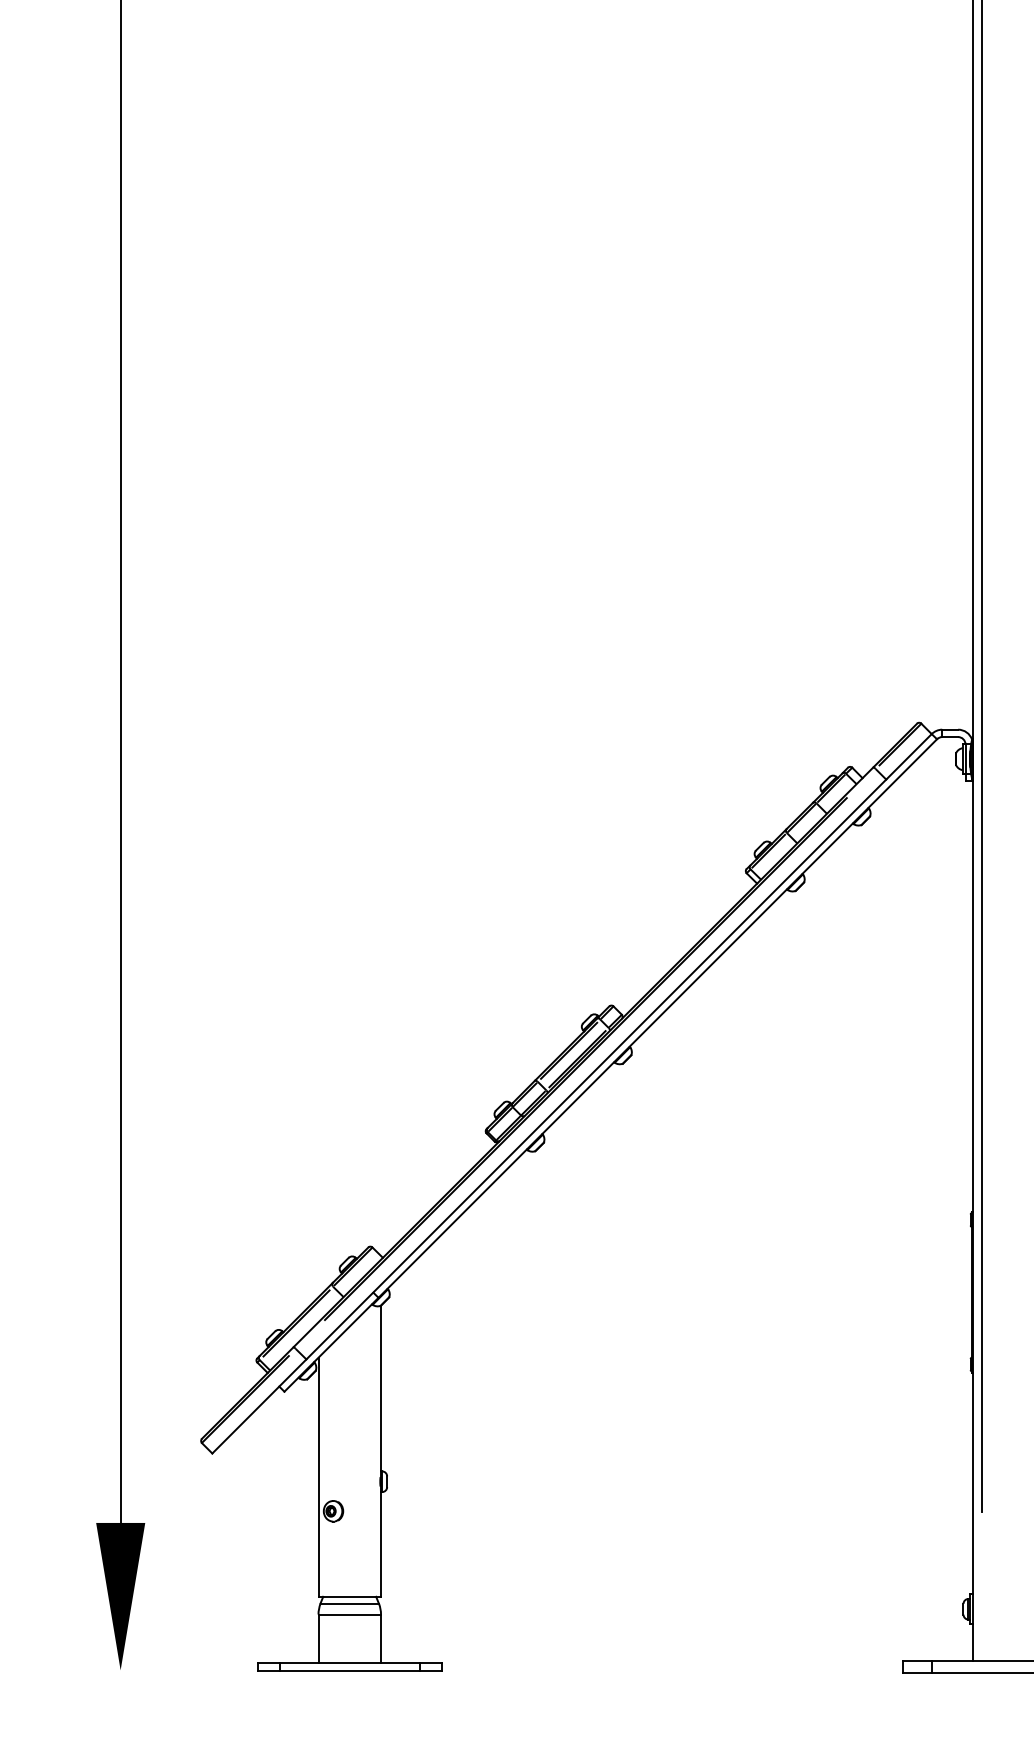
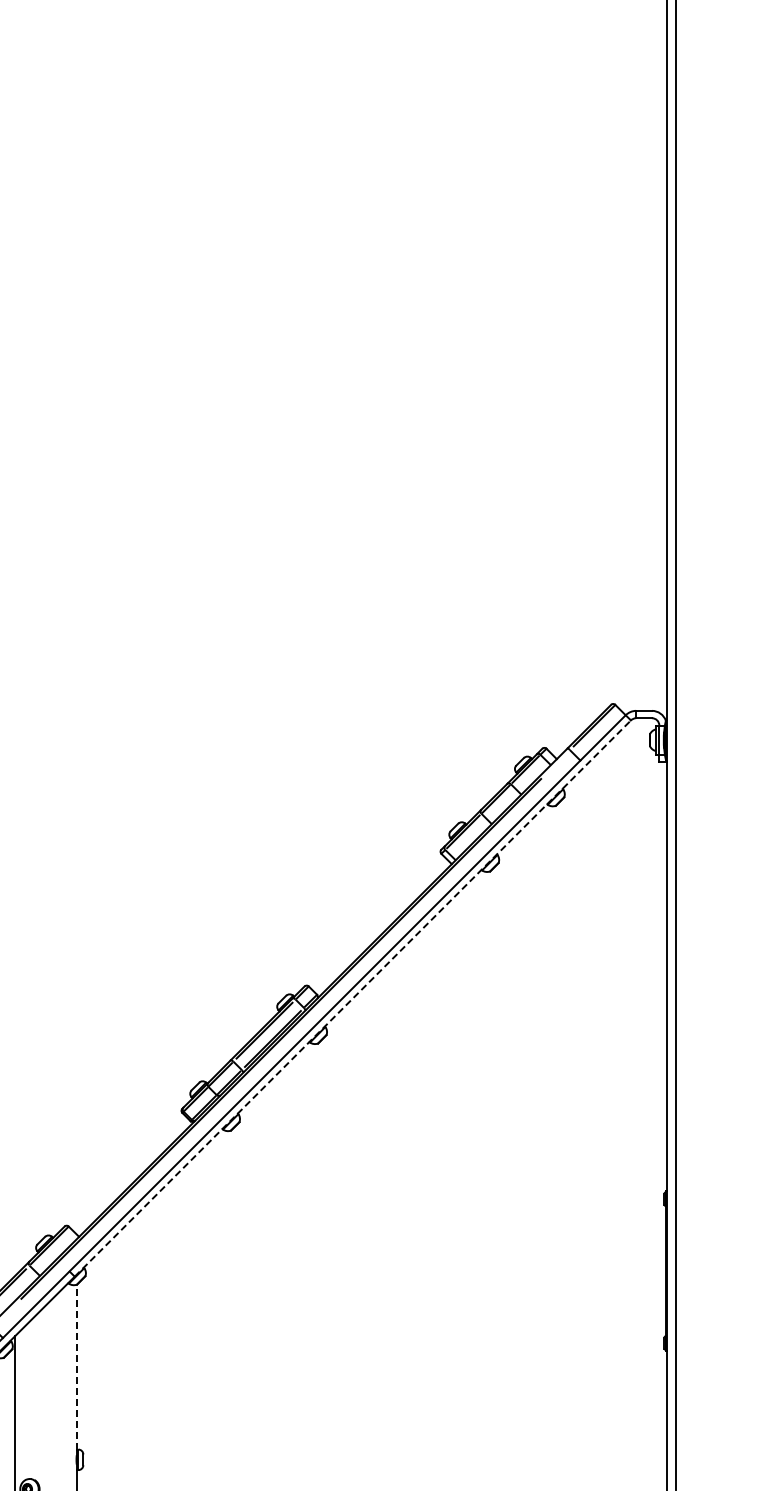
line: (657, 1018) -> (352, 998), solid -> dashed
line: (381, 1388) -> (77, 1366), solid -> dashed

